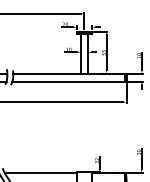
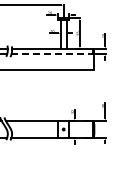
line: (70, 81) -> (53, 54), solid -> dashed

